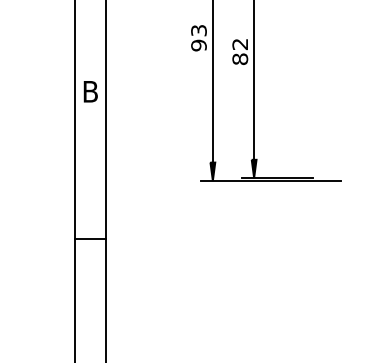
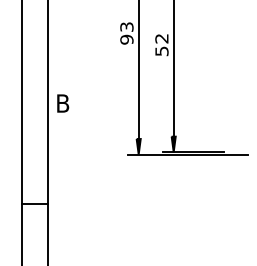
text: (240, 59) -> (162, 51), 82 -> 52
text: (90, 91) -> (62, 103), moved

